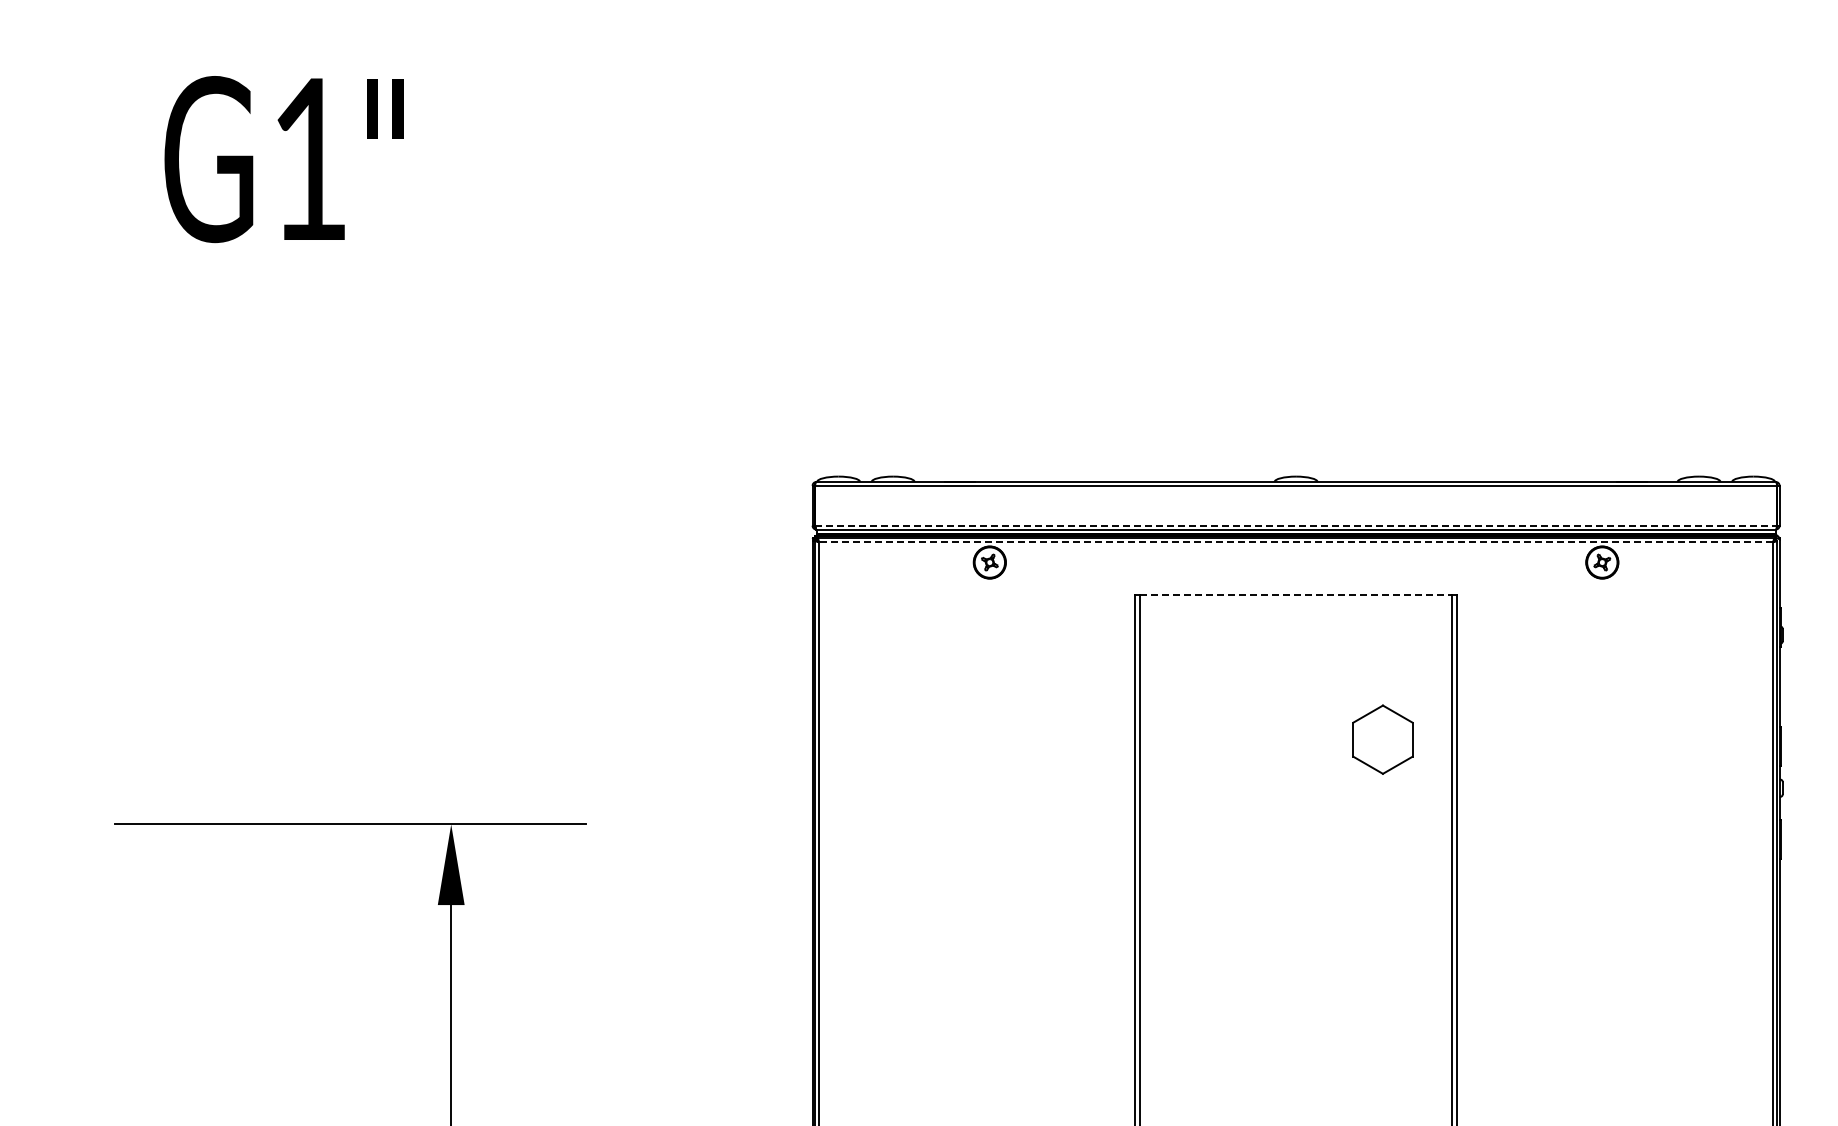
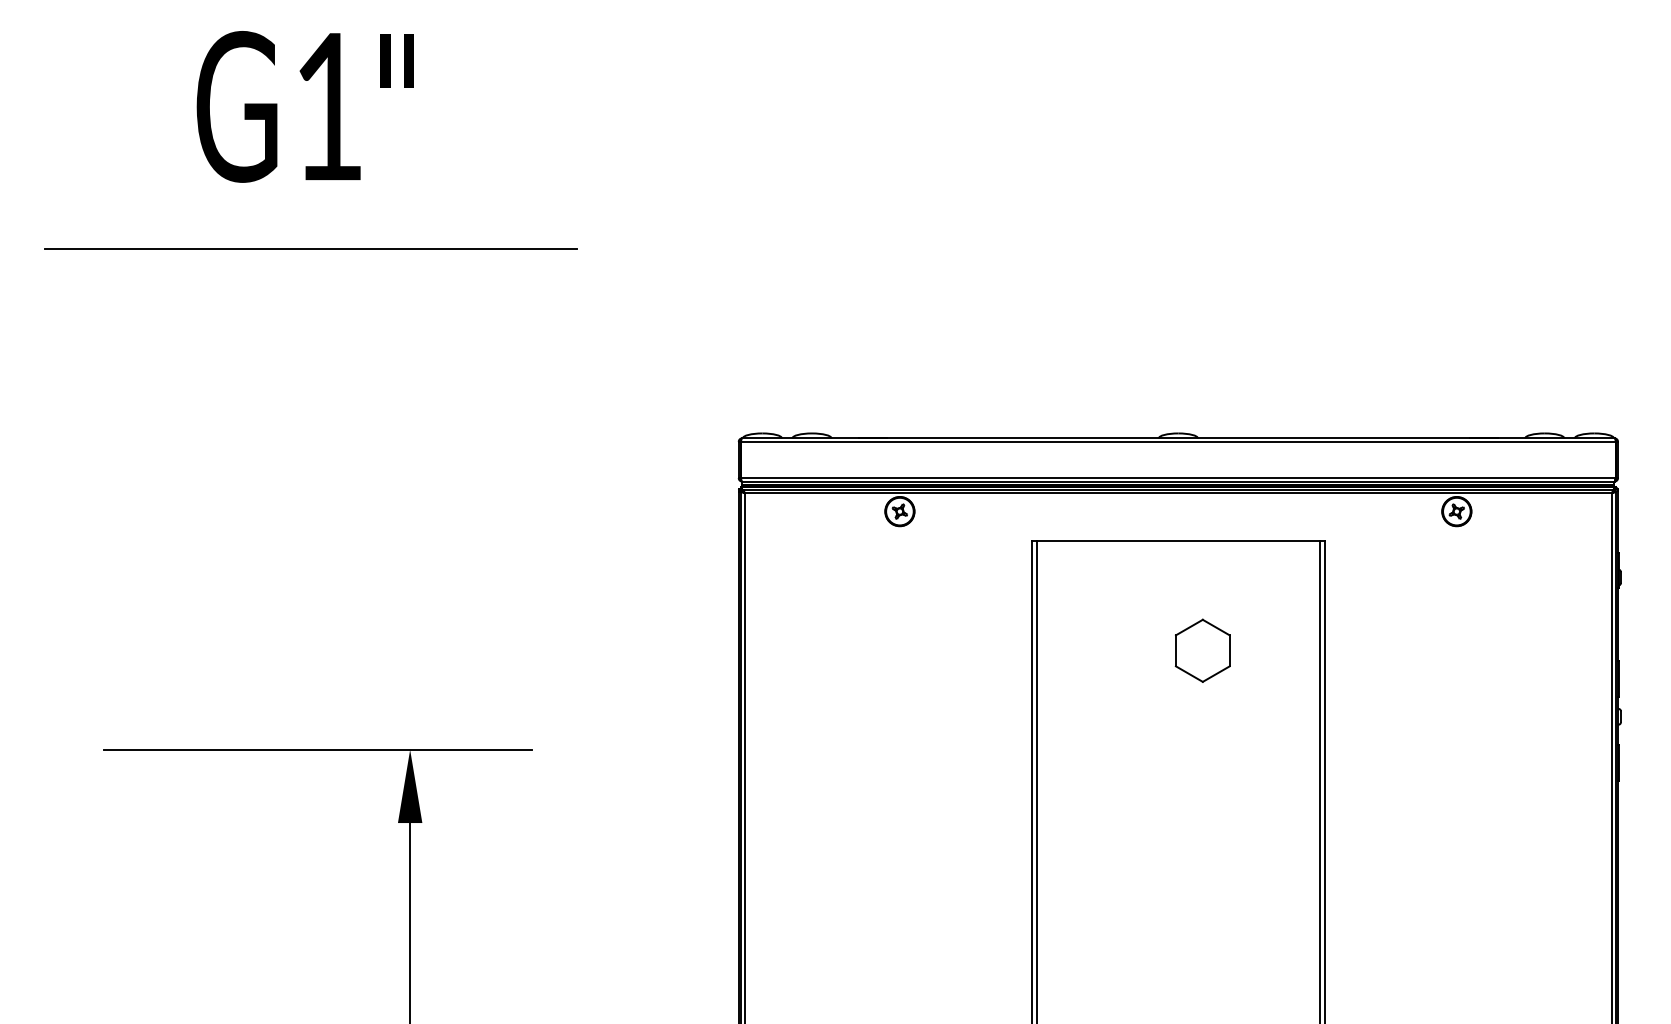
text: (283, 159) -> (304, 106), moved
line: (341, 273) -> (310, 248), added
line: (1296, 525) -> (1178, 477), dashed -> solid
line: (1296, 542) -> (1178, 493), dashed -> solid
line: (1296, 594) -> (1178, 540), dashed -> solid
part: (1382, 739) -> (1202, 650), moved

